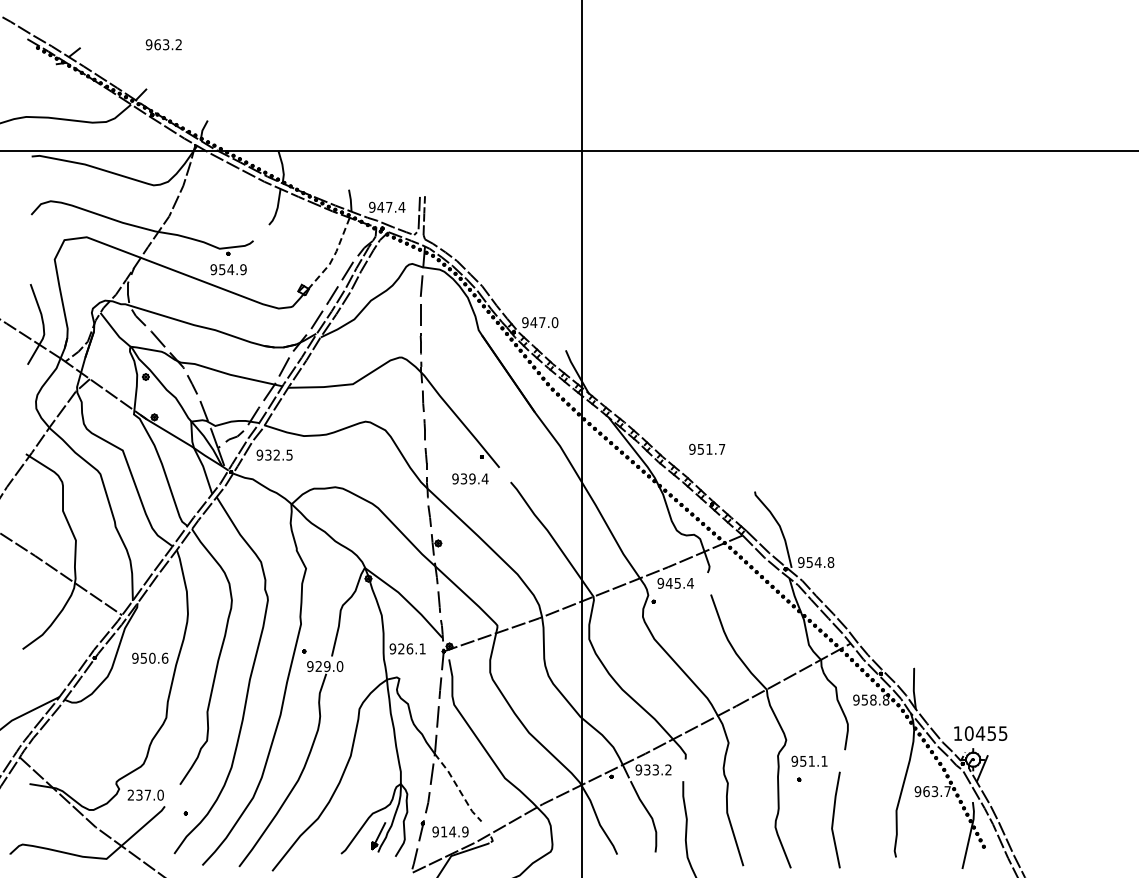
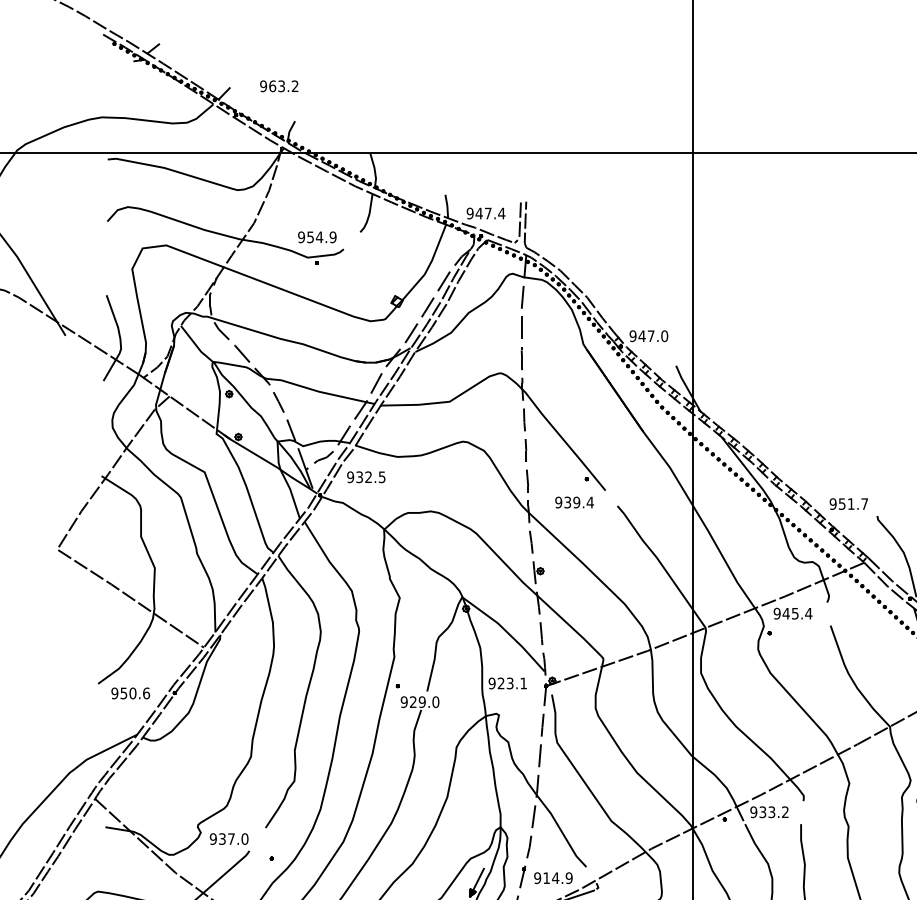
text: (163, 44) -> (278, 86), moved
line: (333, 256) -> (428, 265), dashed -> solid
text: (228, 269) -> (317, 237), moved
text: (707, 448) -> (849, 503), moved
text: (409, 648) -> (509, 682), 926.1 -> 923.1
text: (150, 657) -> (130, 692), moved
line: (458, 787) -> (561, 830), dashed -> solid
text: (130, 794) -> (212, 838), 237.0 -> 937.0

